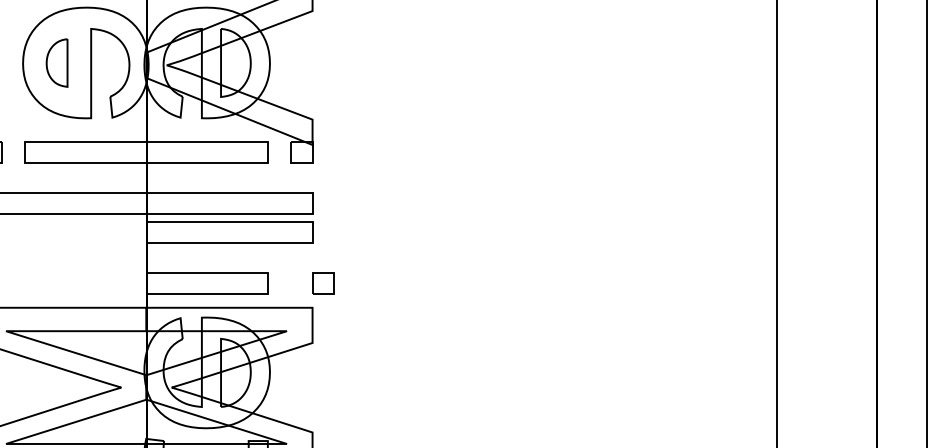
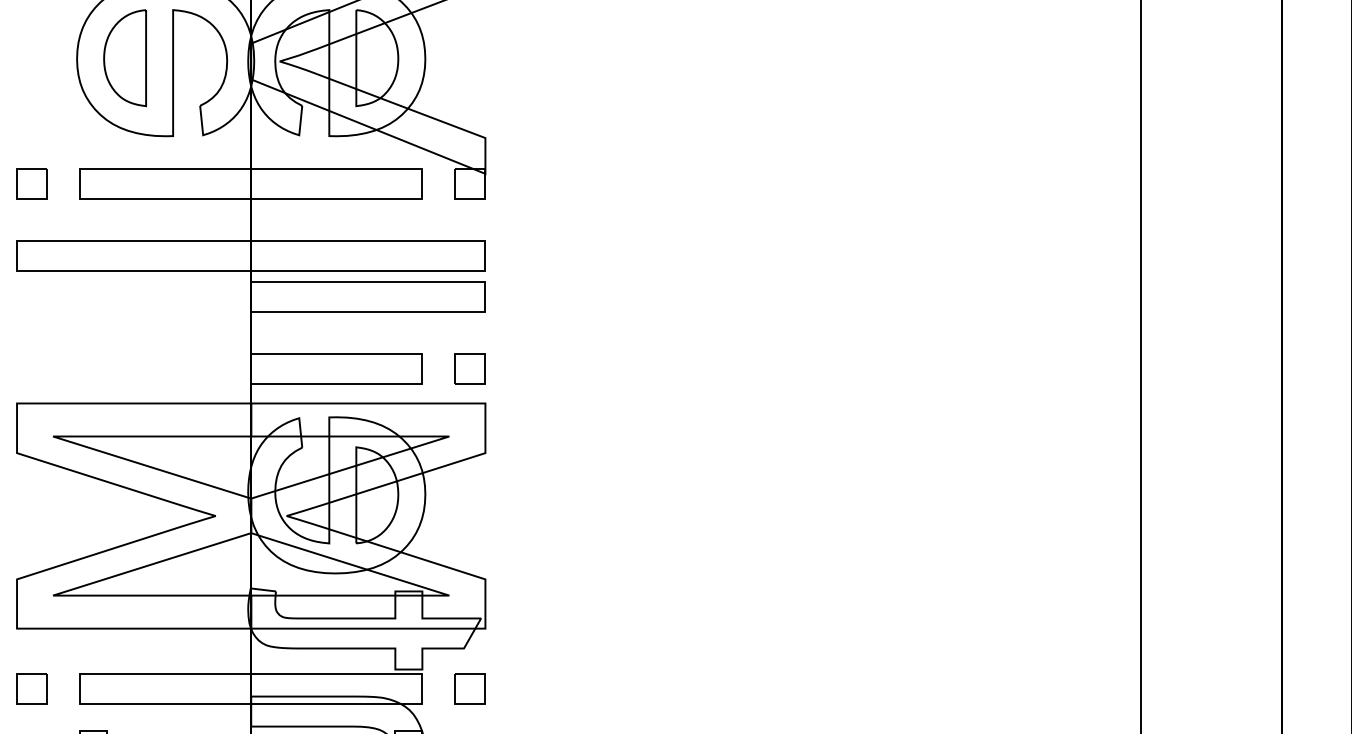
part: (56, 63) -> (124, 58), size x1.43
part: (322, 282) -> (469, 368), moved

